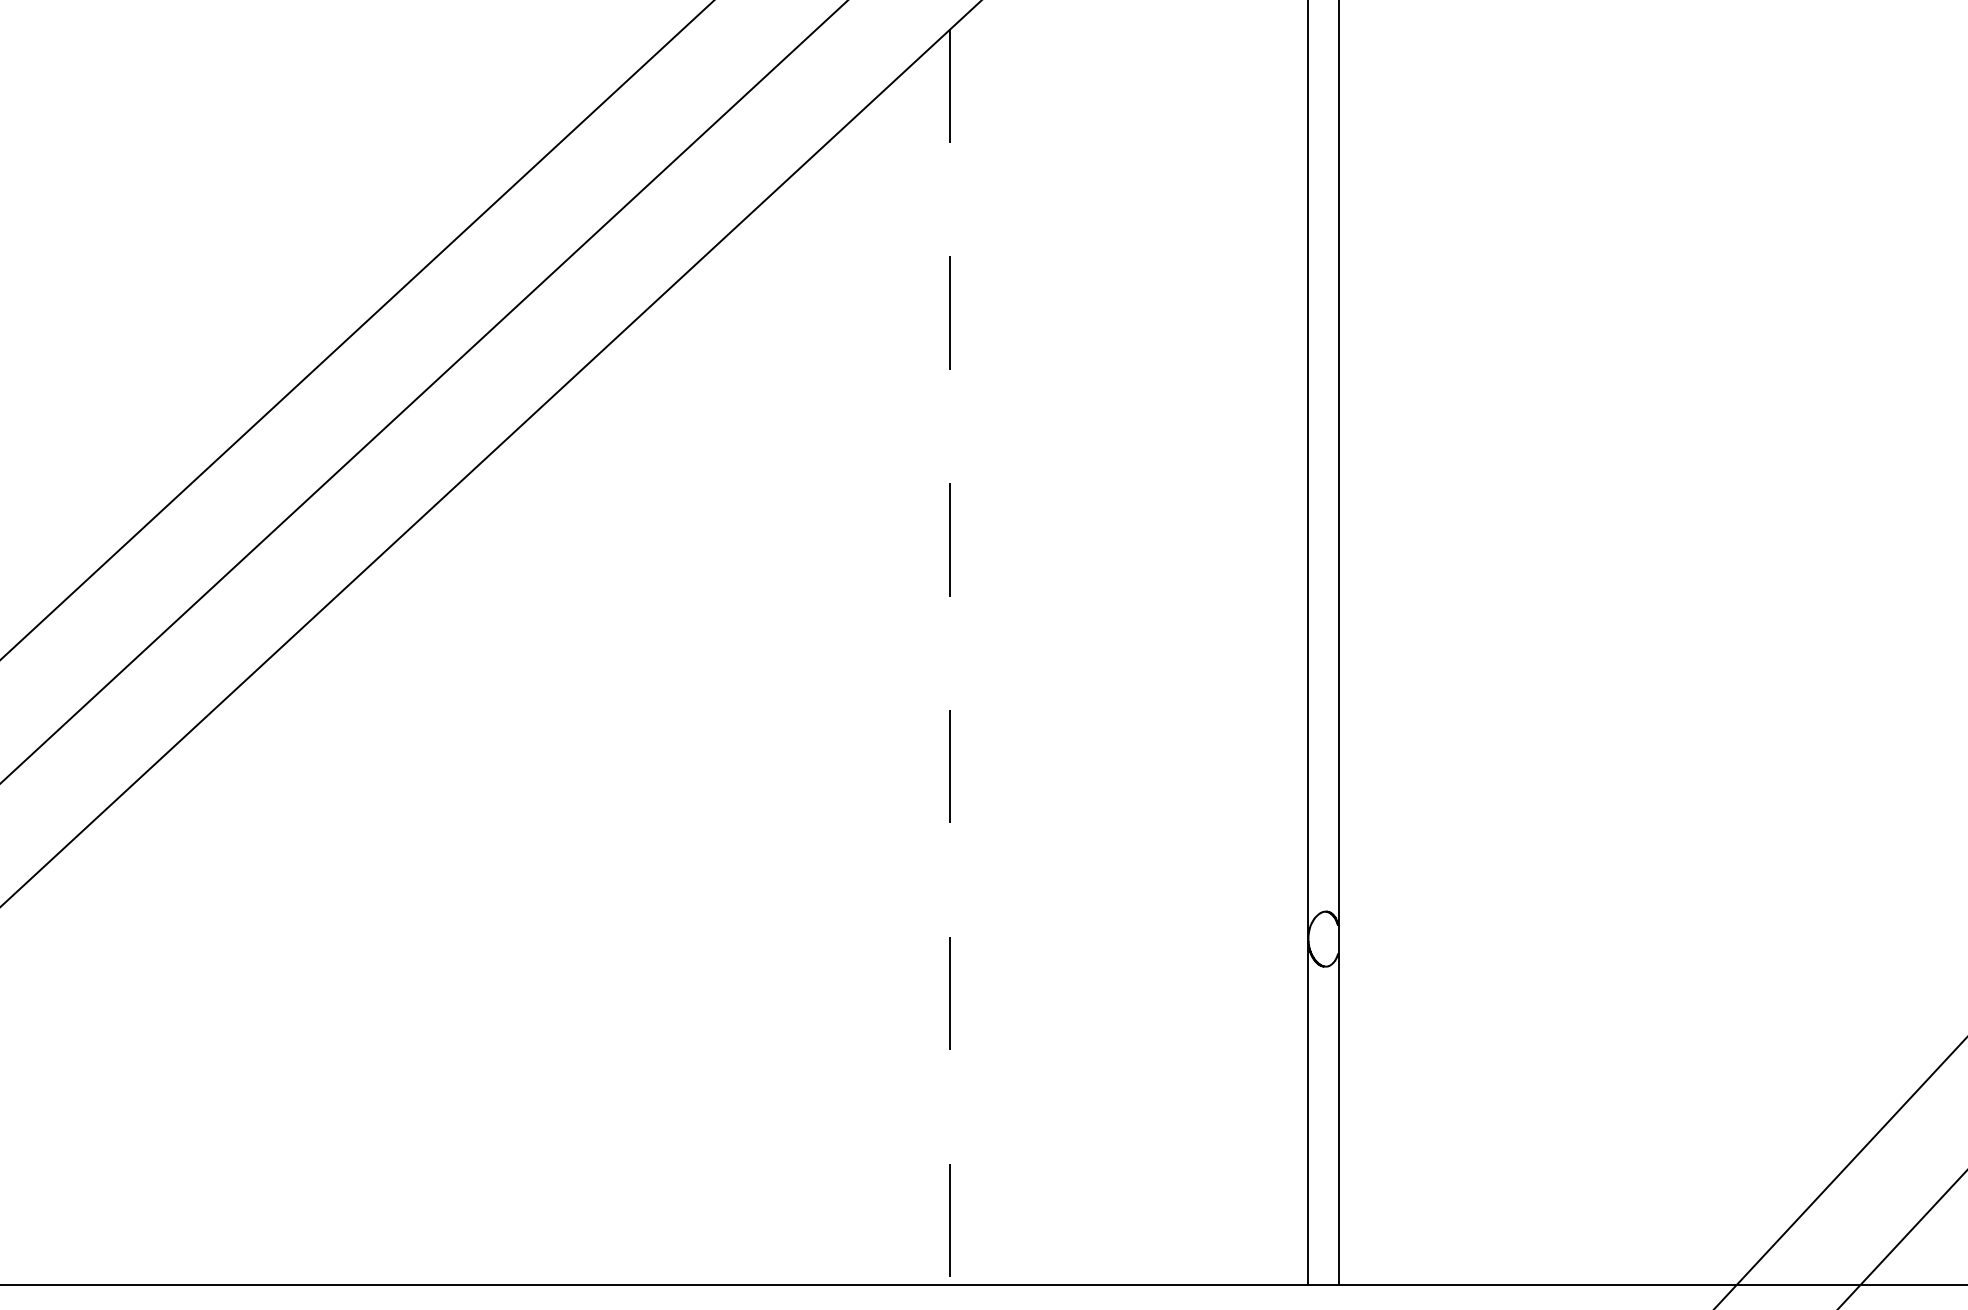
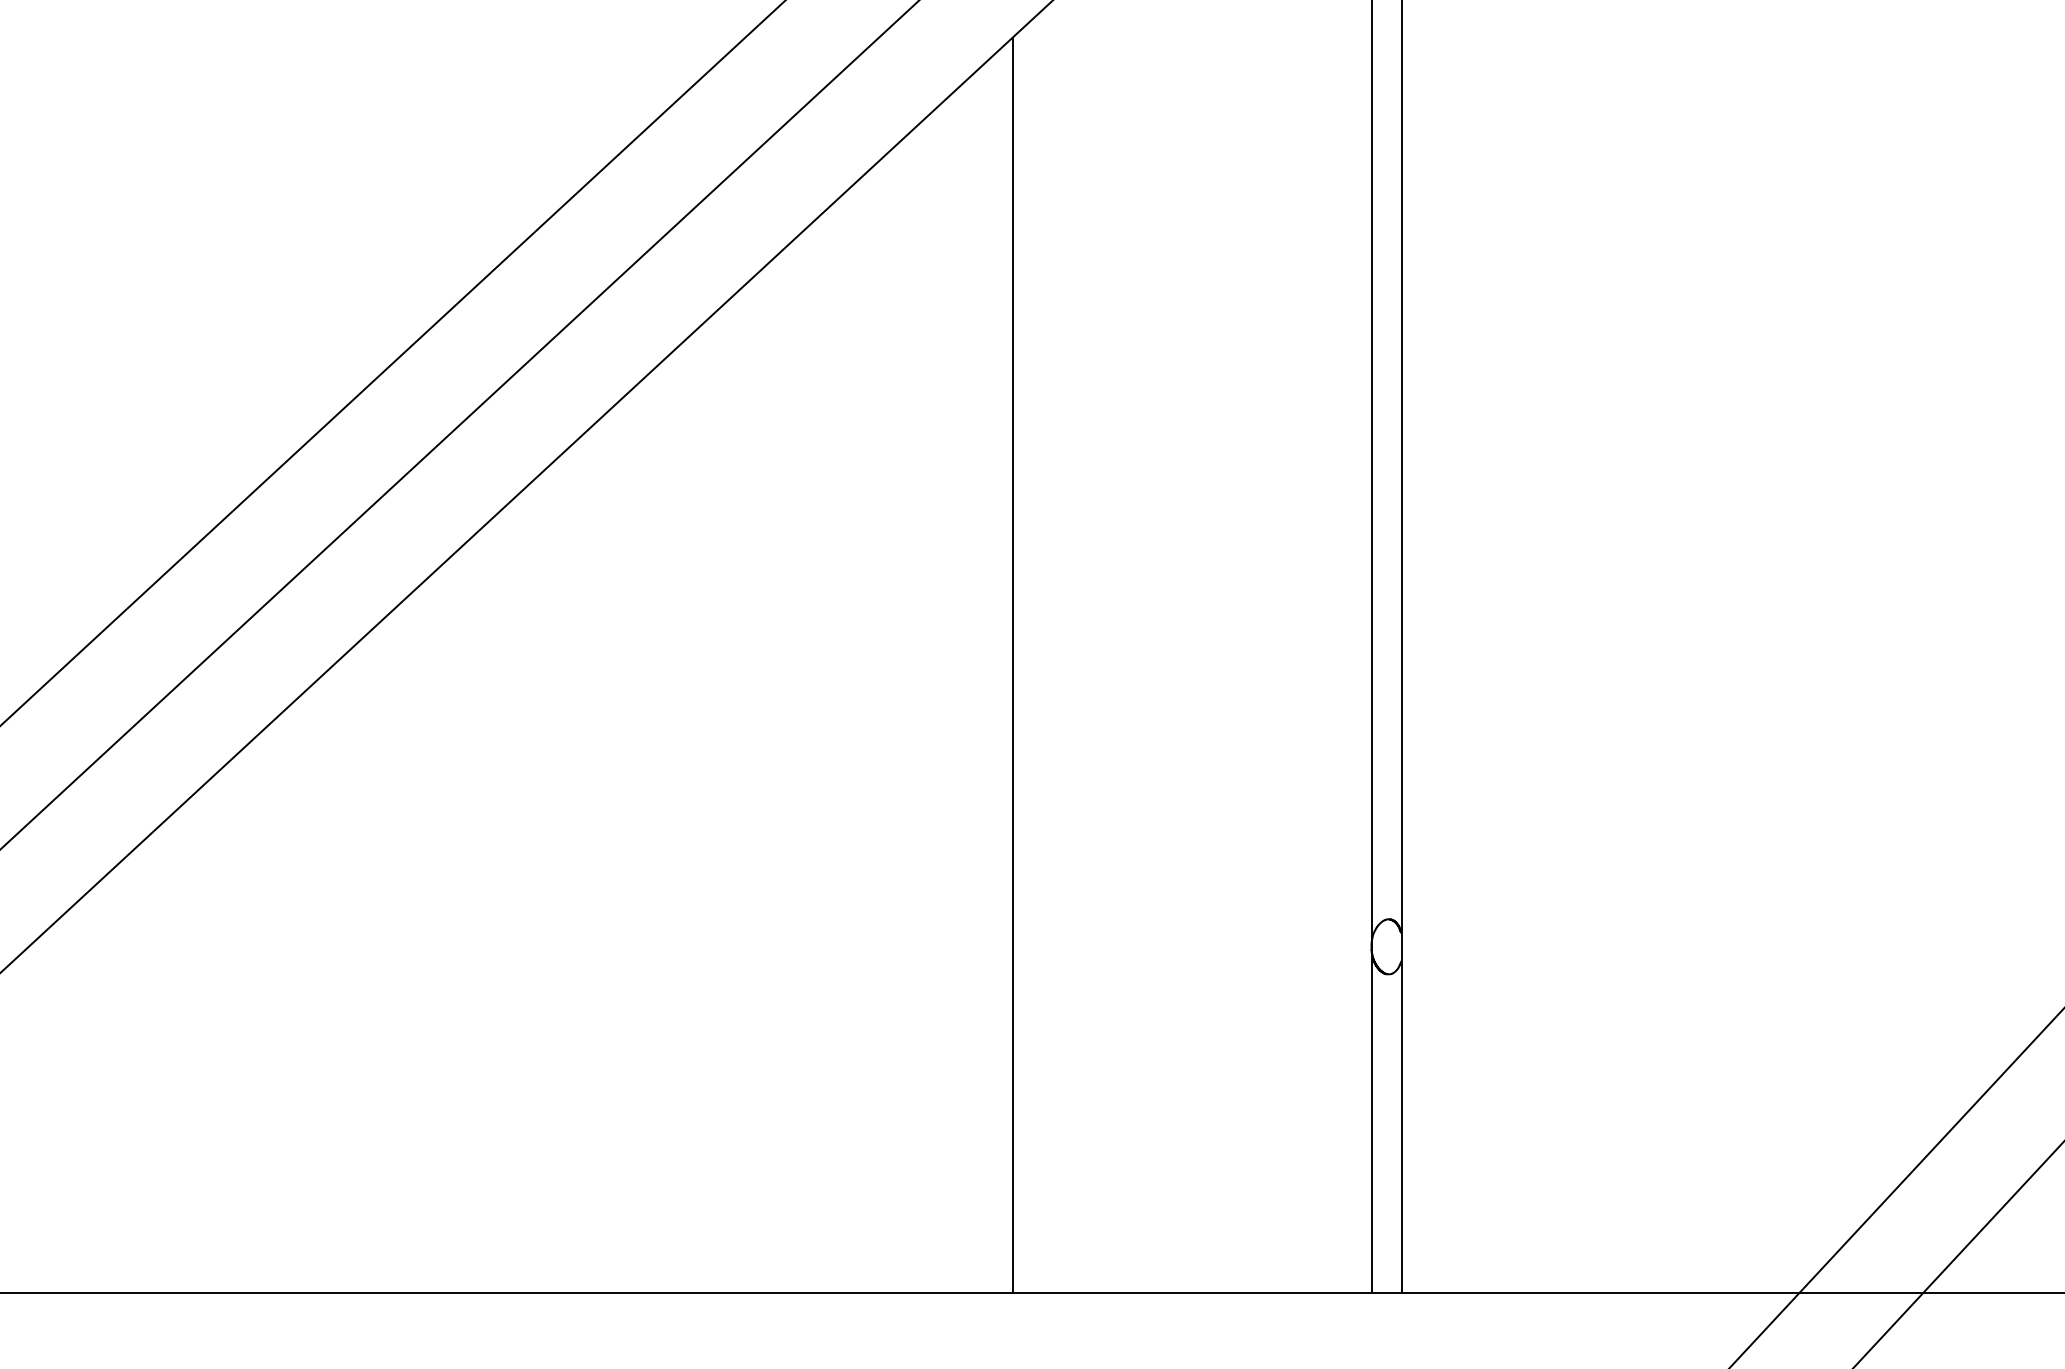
line: (950, 656) -> (1013, 664), dashed -> solid

